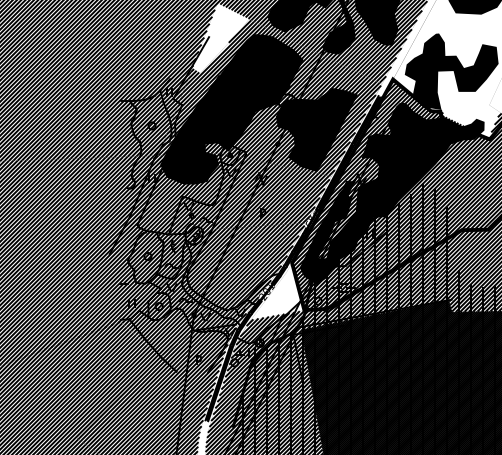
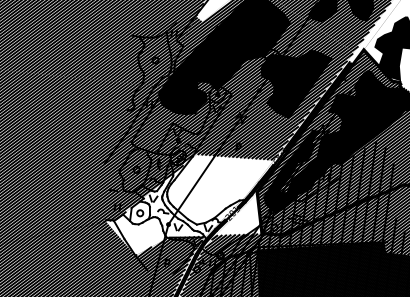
hatch: (213, 289) -> (187, 205), removed

